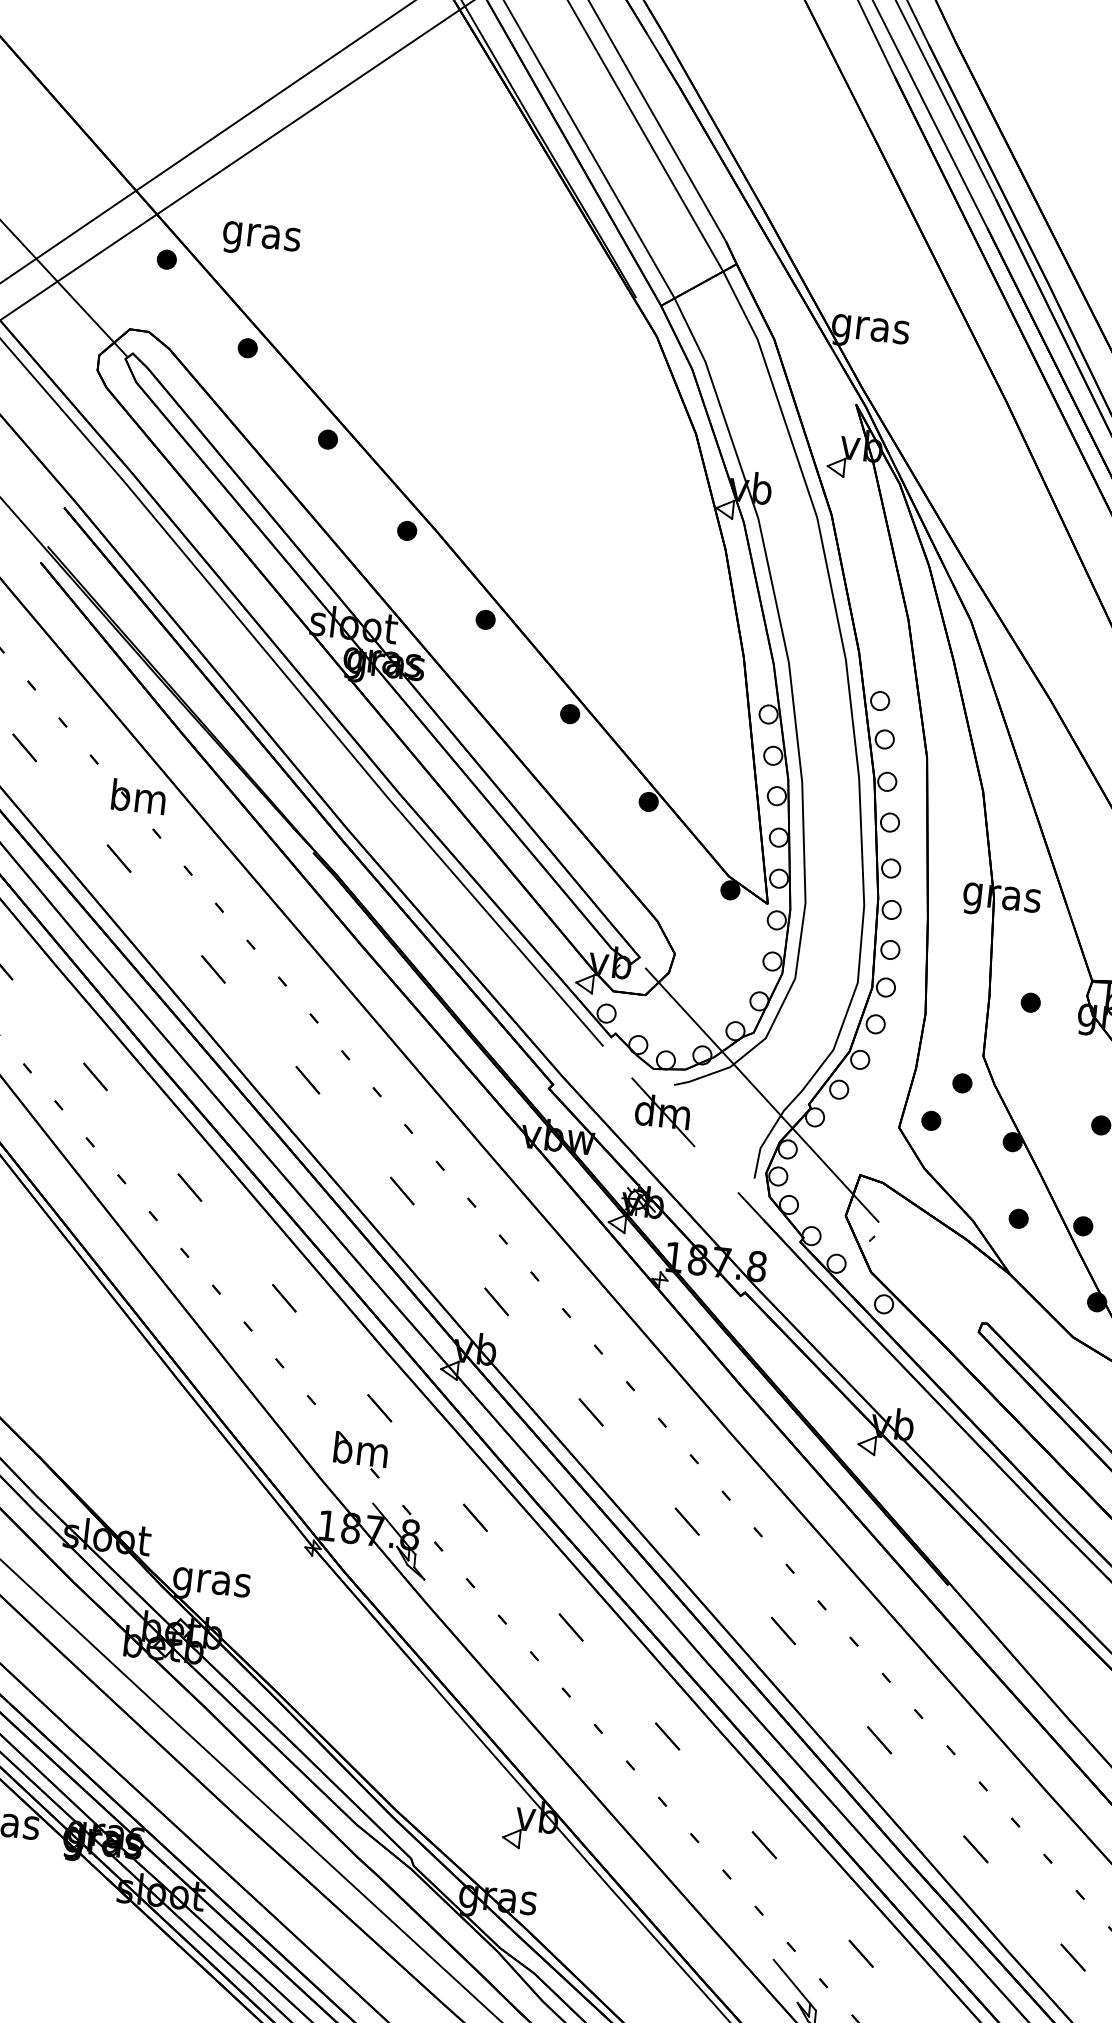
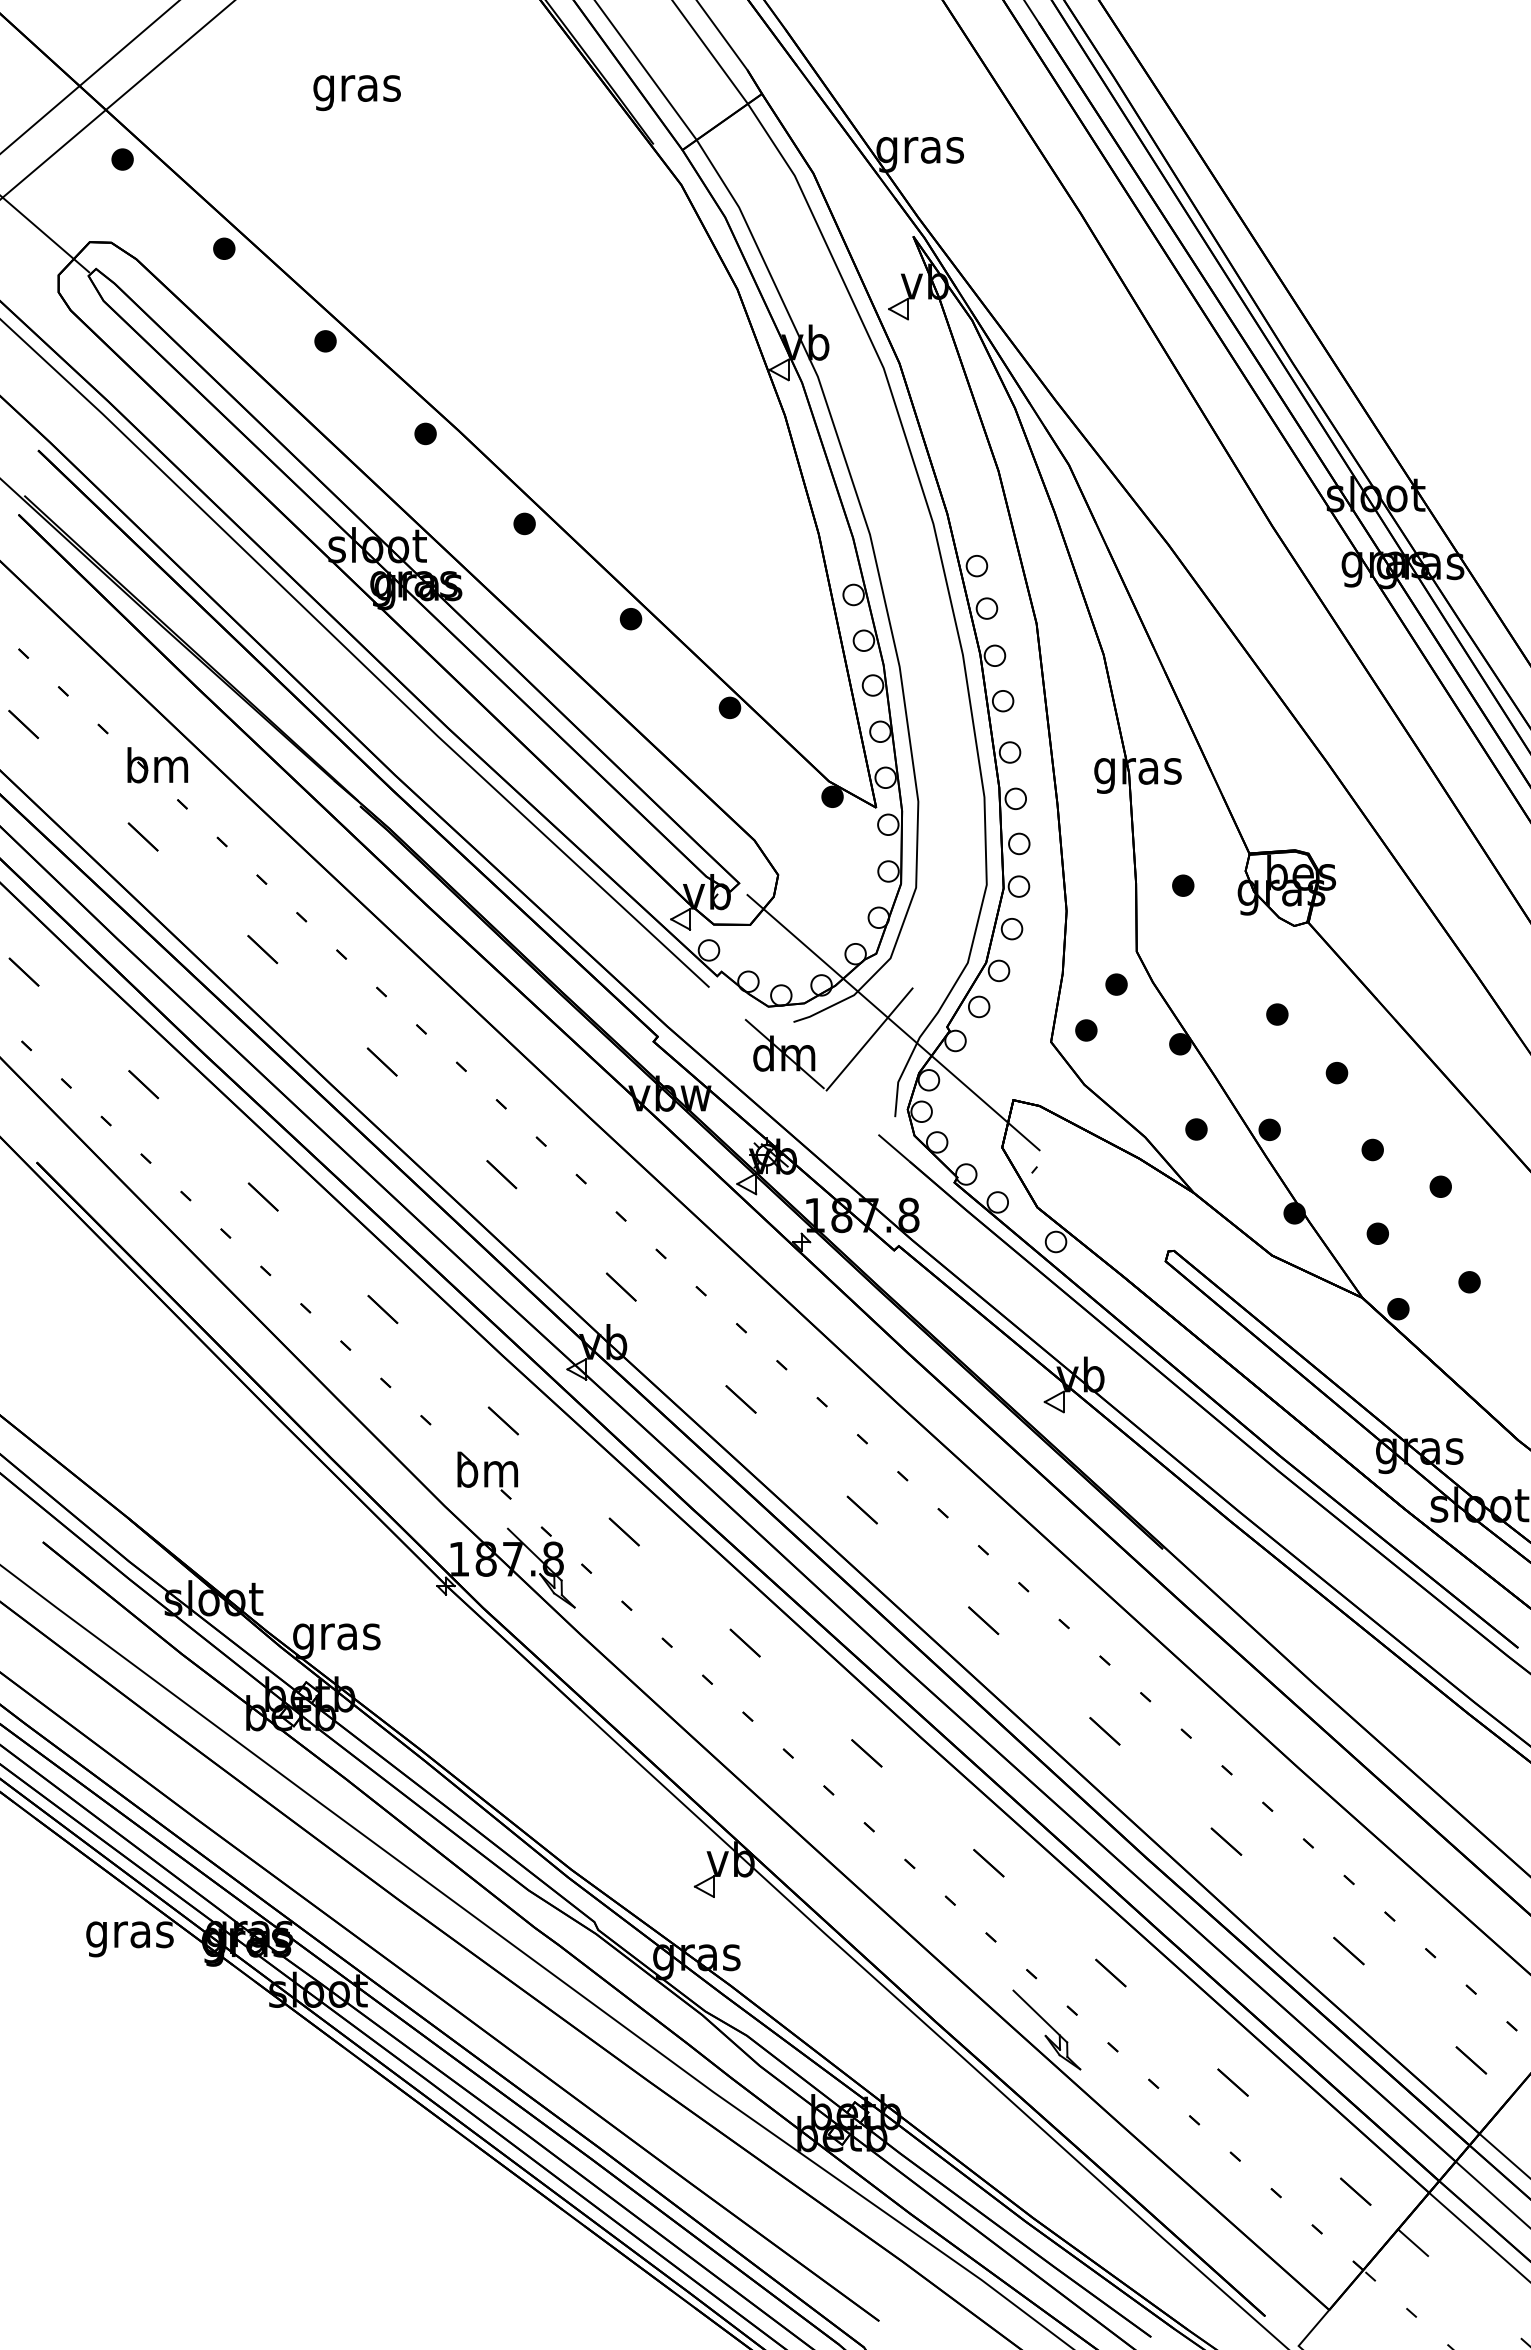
text: (260, 240) -> (356, 93), moved
line: (739, 1107) -> (869, 1039), added

